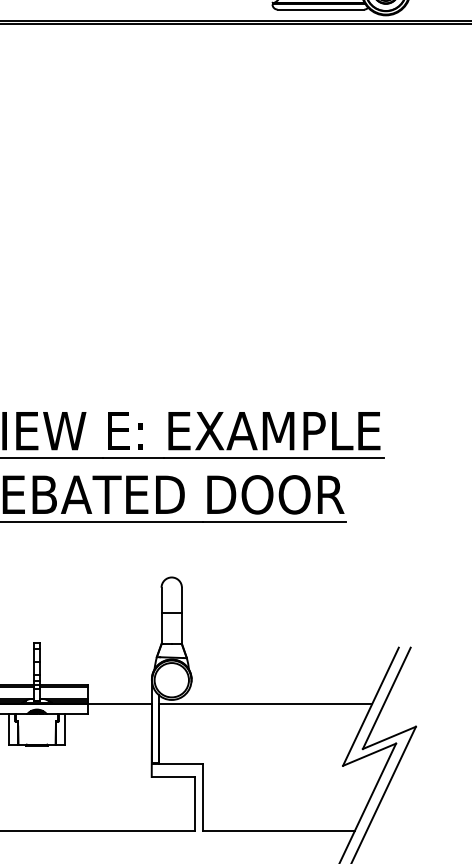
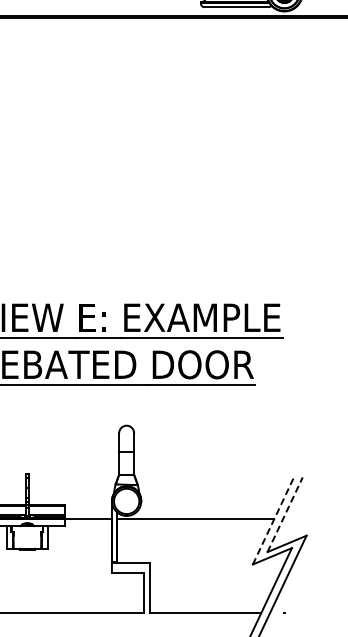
line: (387, 697) -> (285, 514), solid -> dashed
line: (371, 706) -> (273, 520), solid -> dashed

